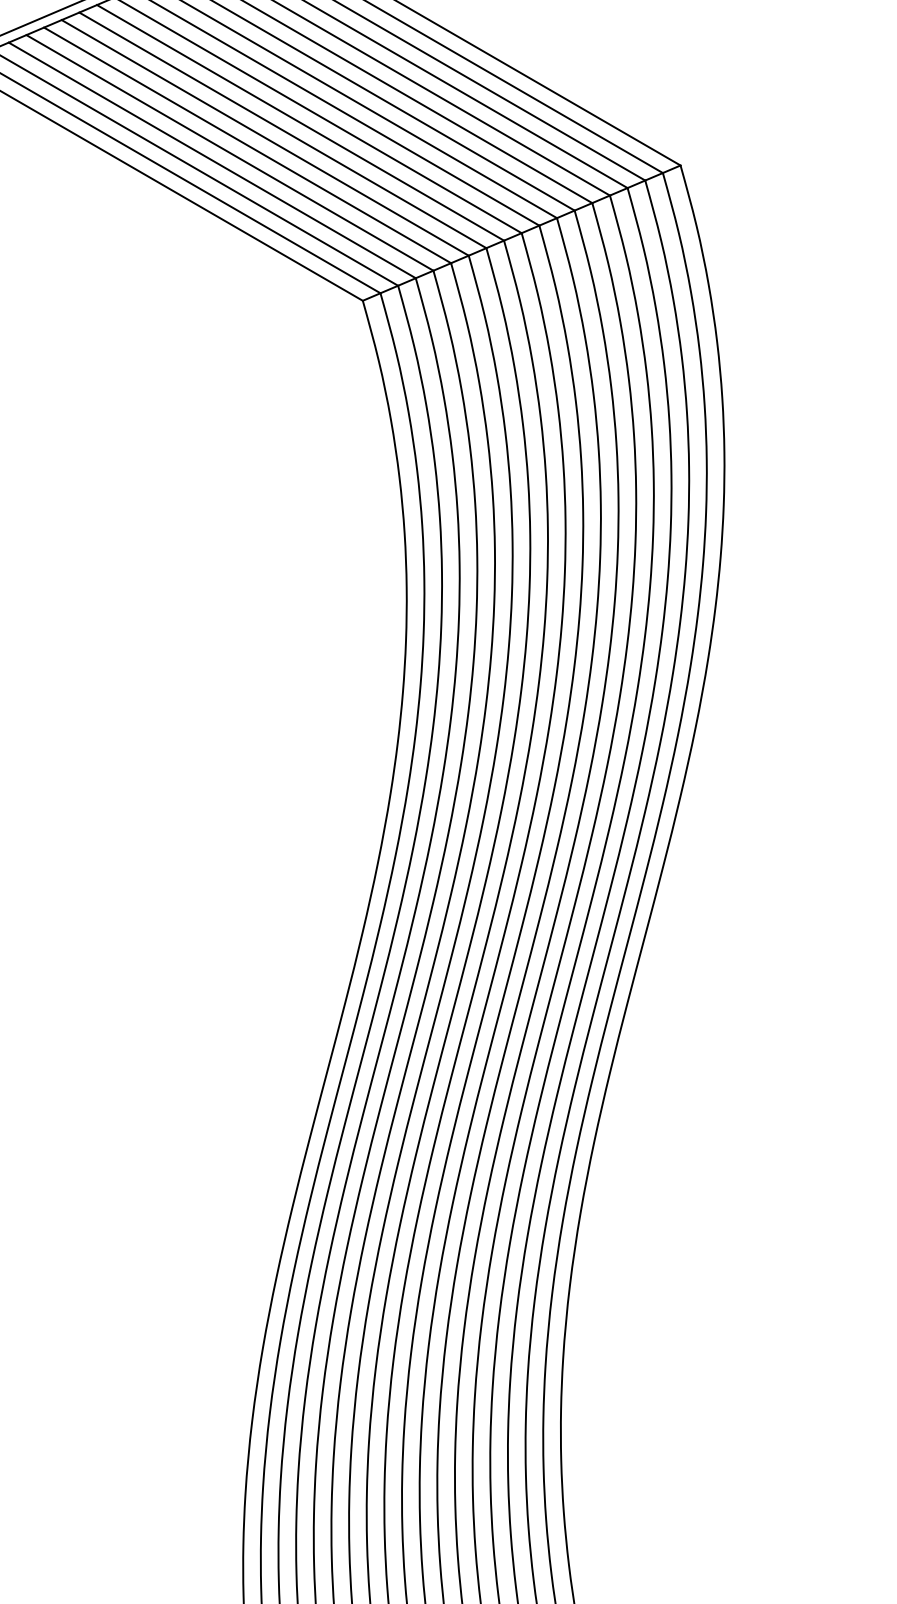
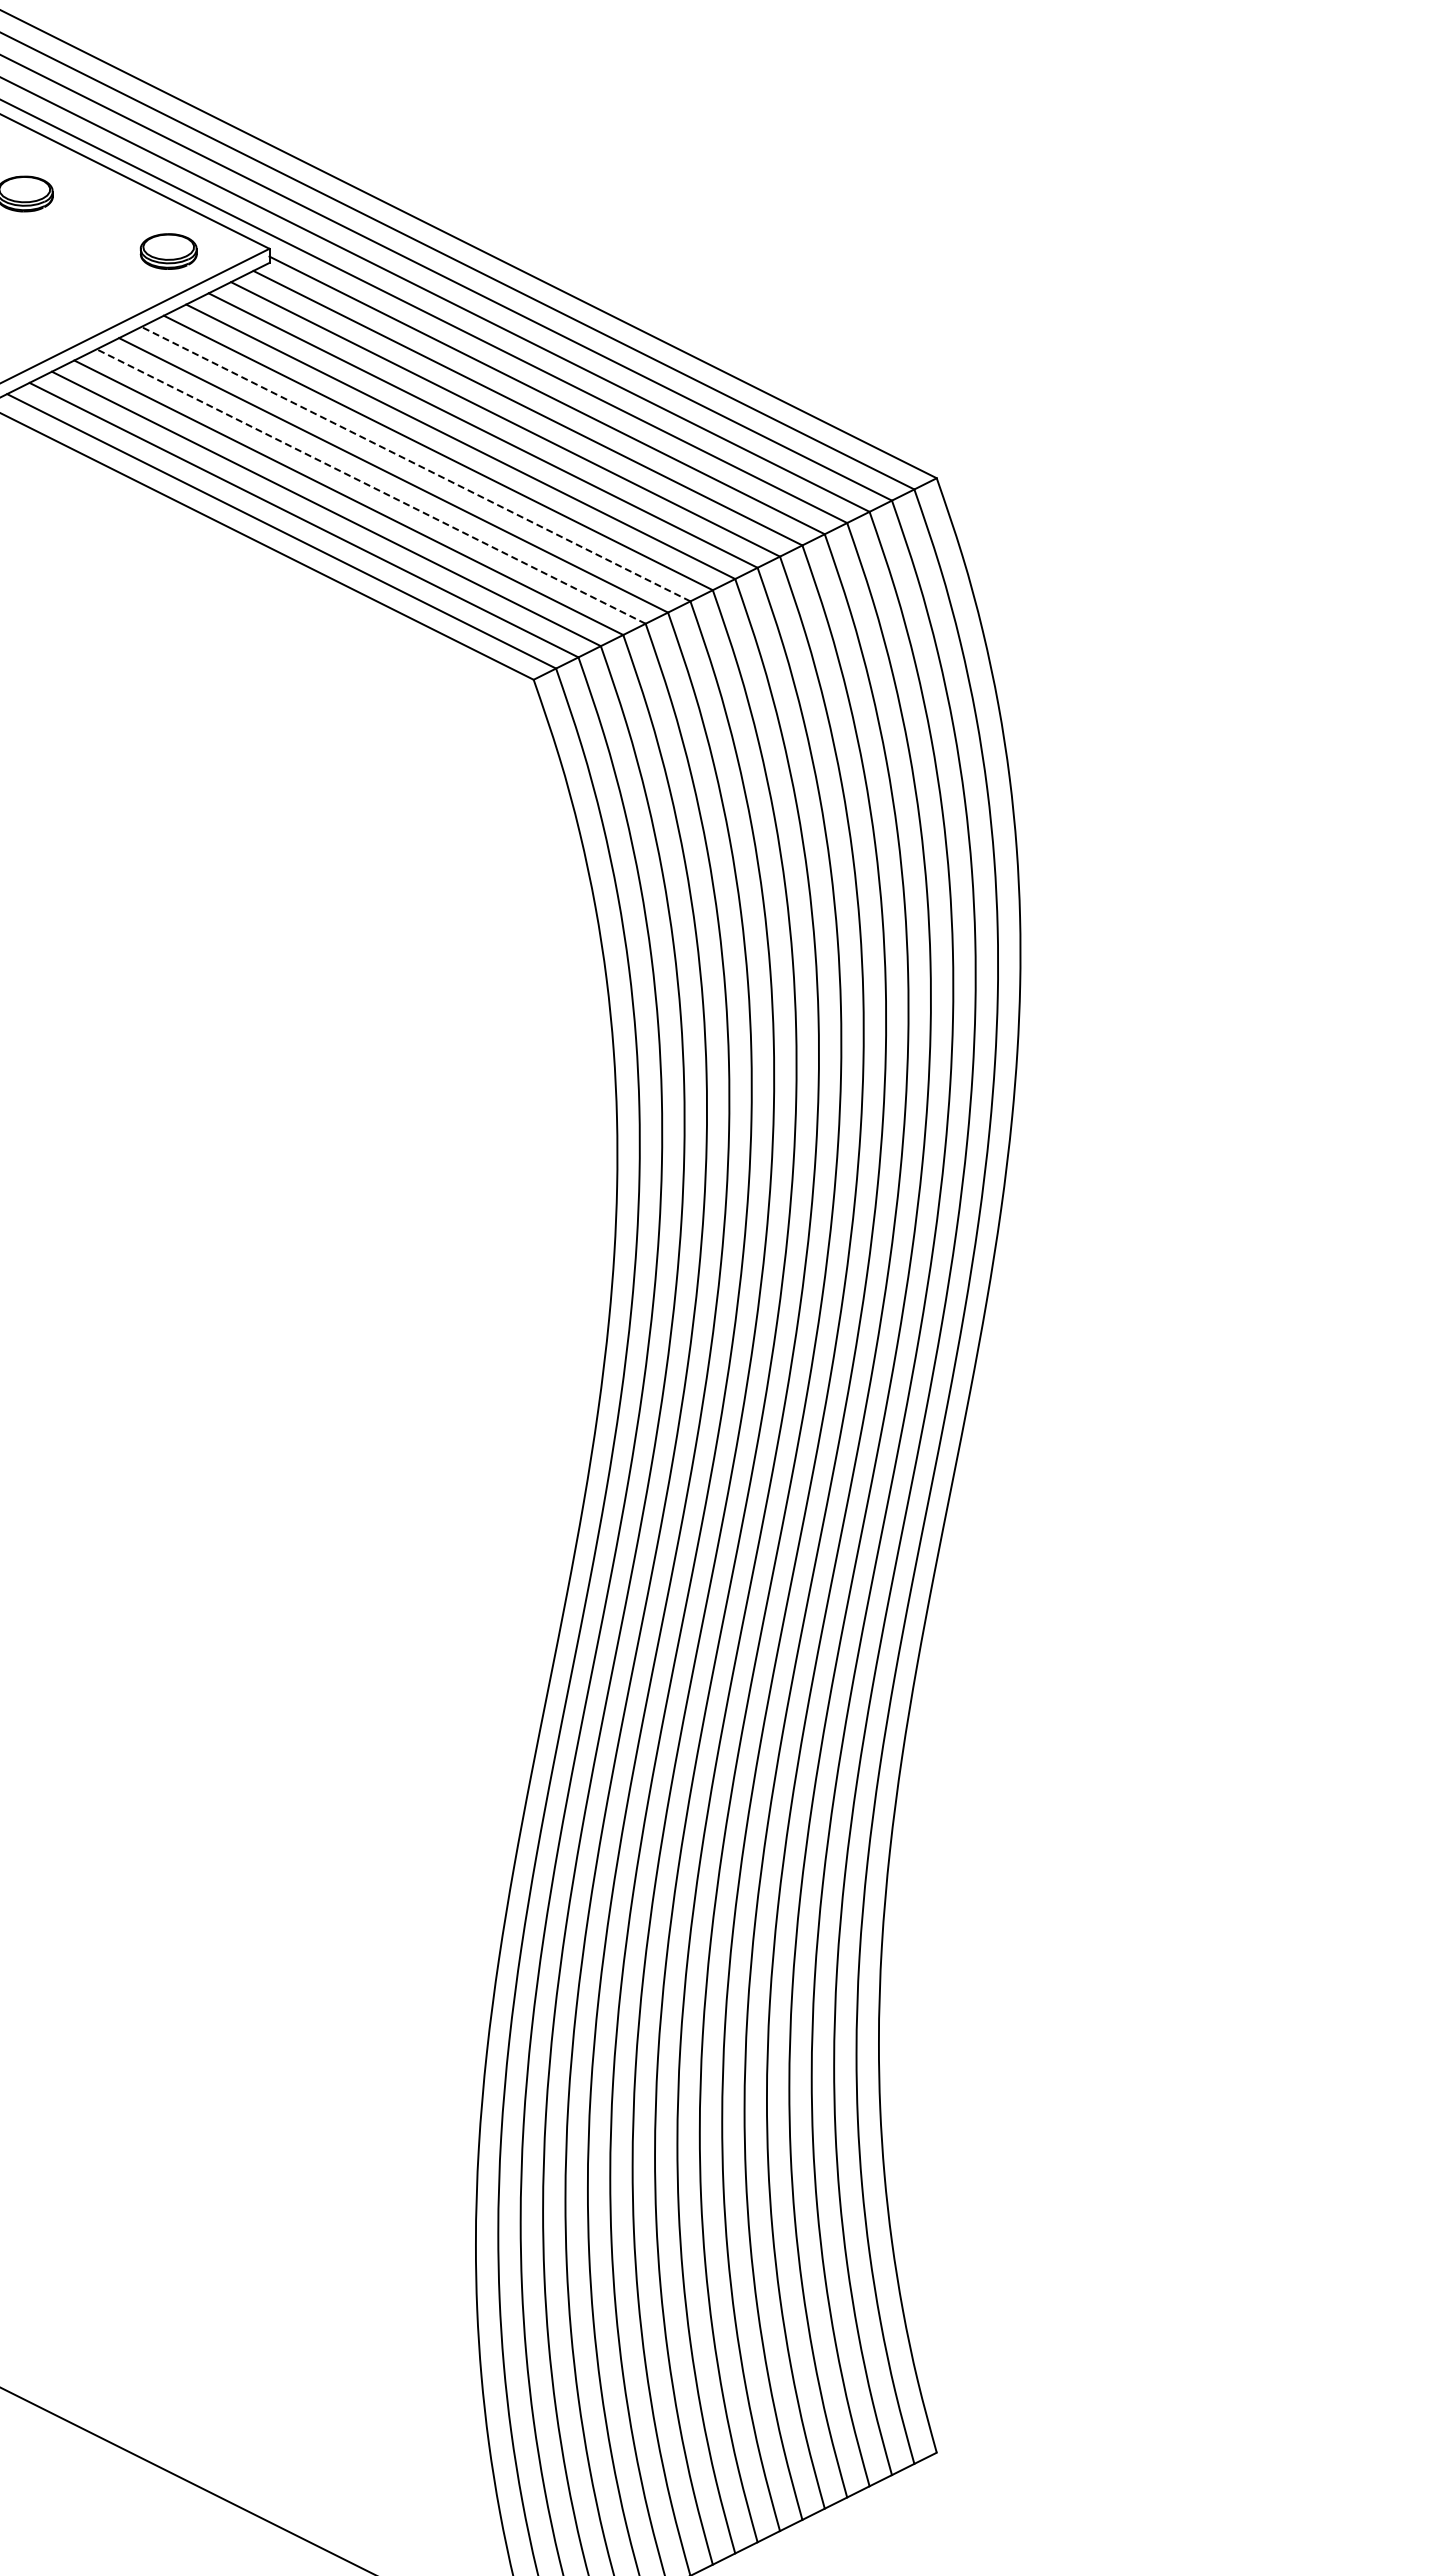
line: (282, 130) -> (415, 464), solid -> dashed
line: (247, 145) -> (371, 486), solid -> dashed

